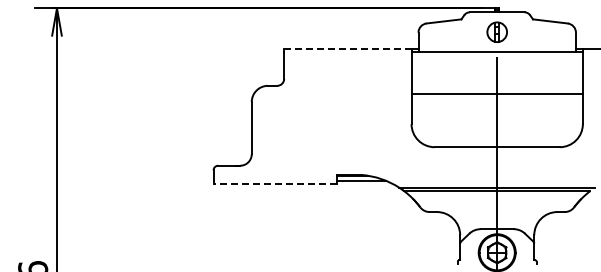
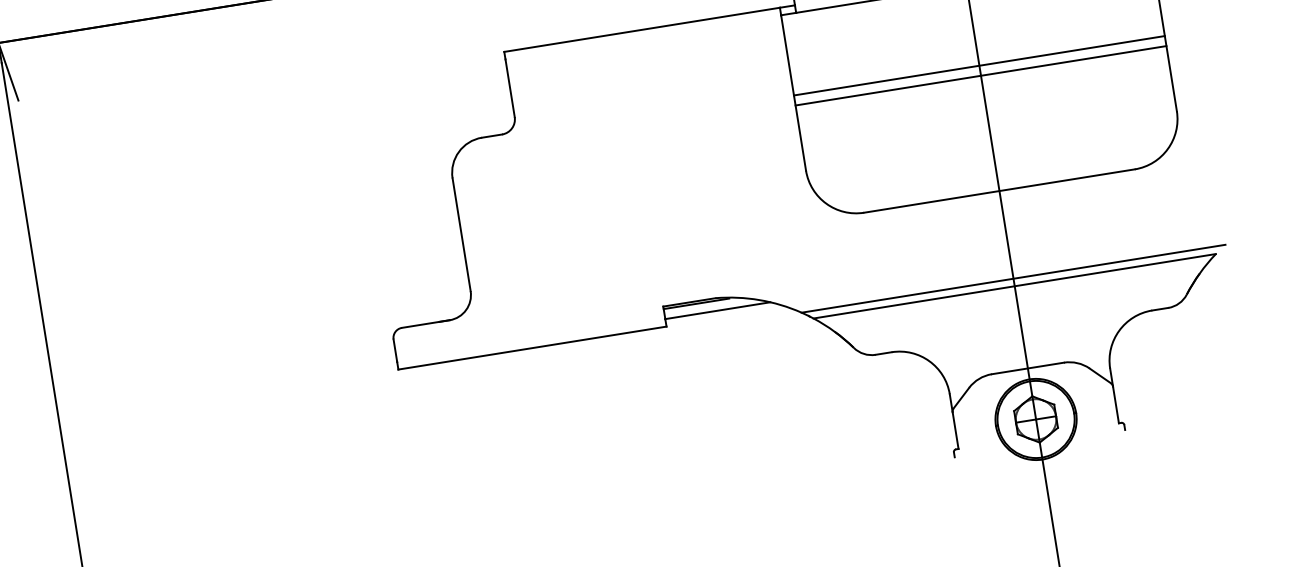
line: (347, 48) -> (641, 29), dashed -> solid
line: (496, 89) -> (977, 66), added
line: (275, 184) -> (532, 348), dashed -> solid

